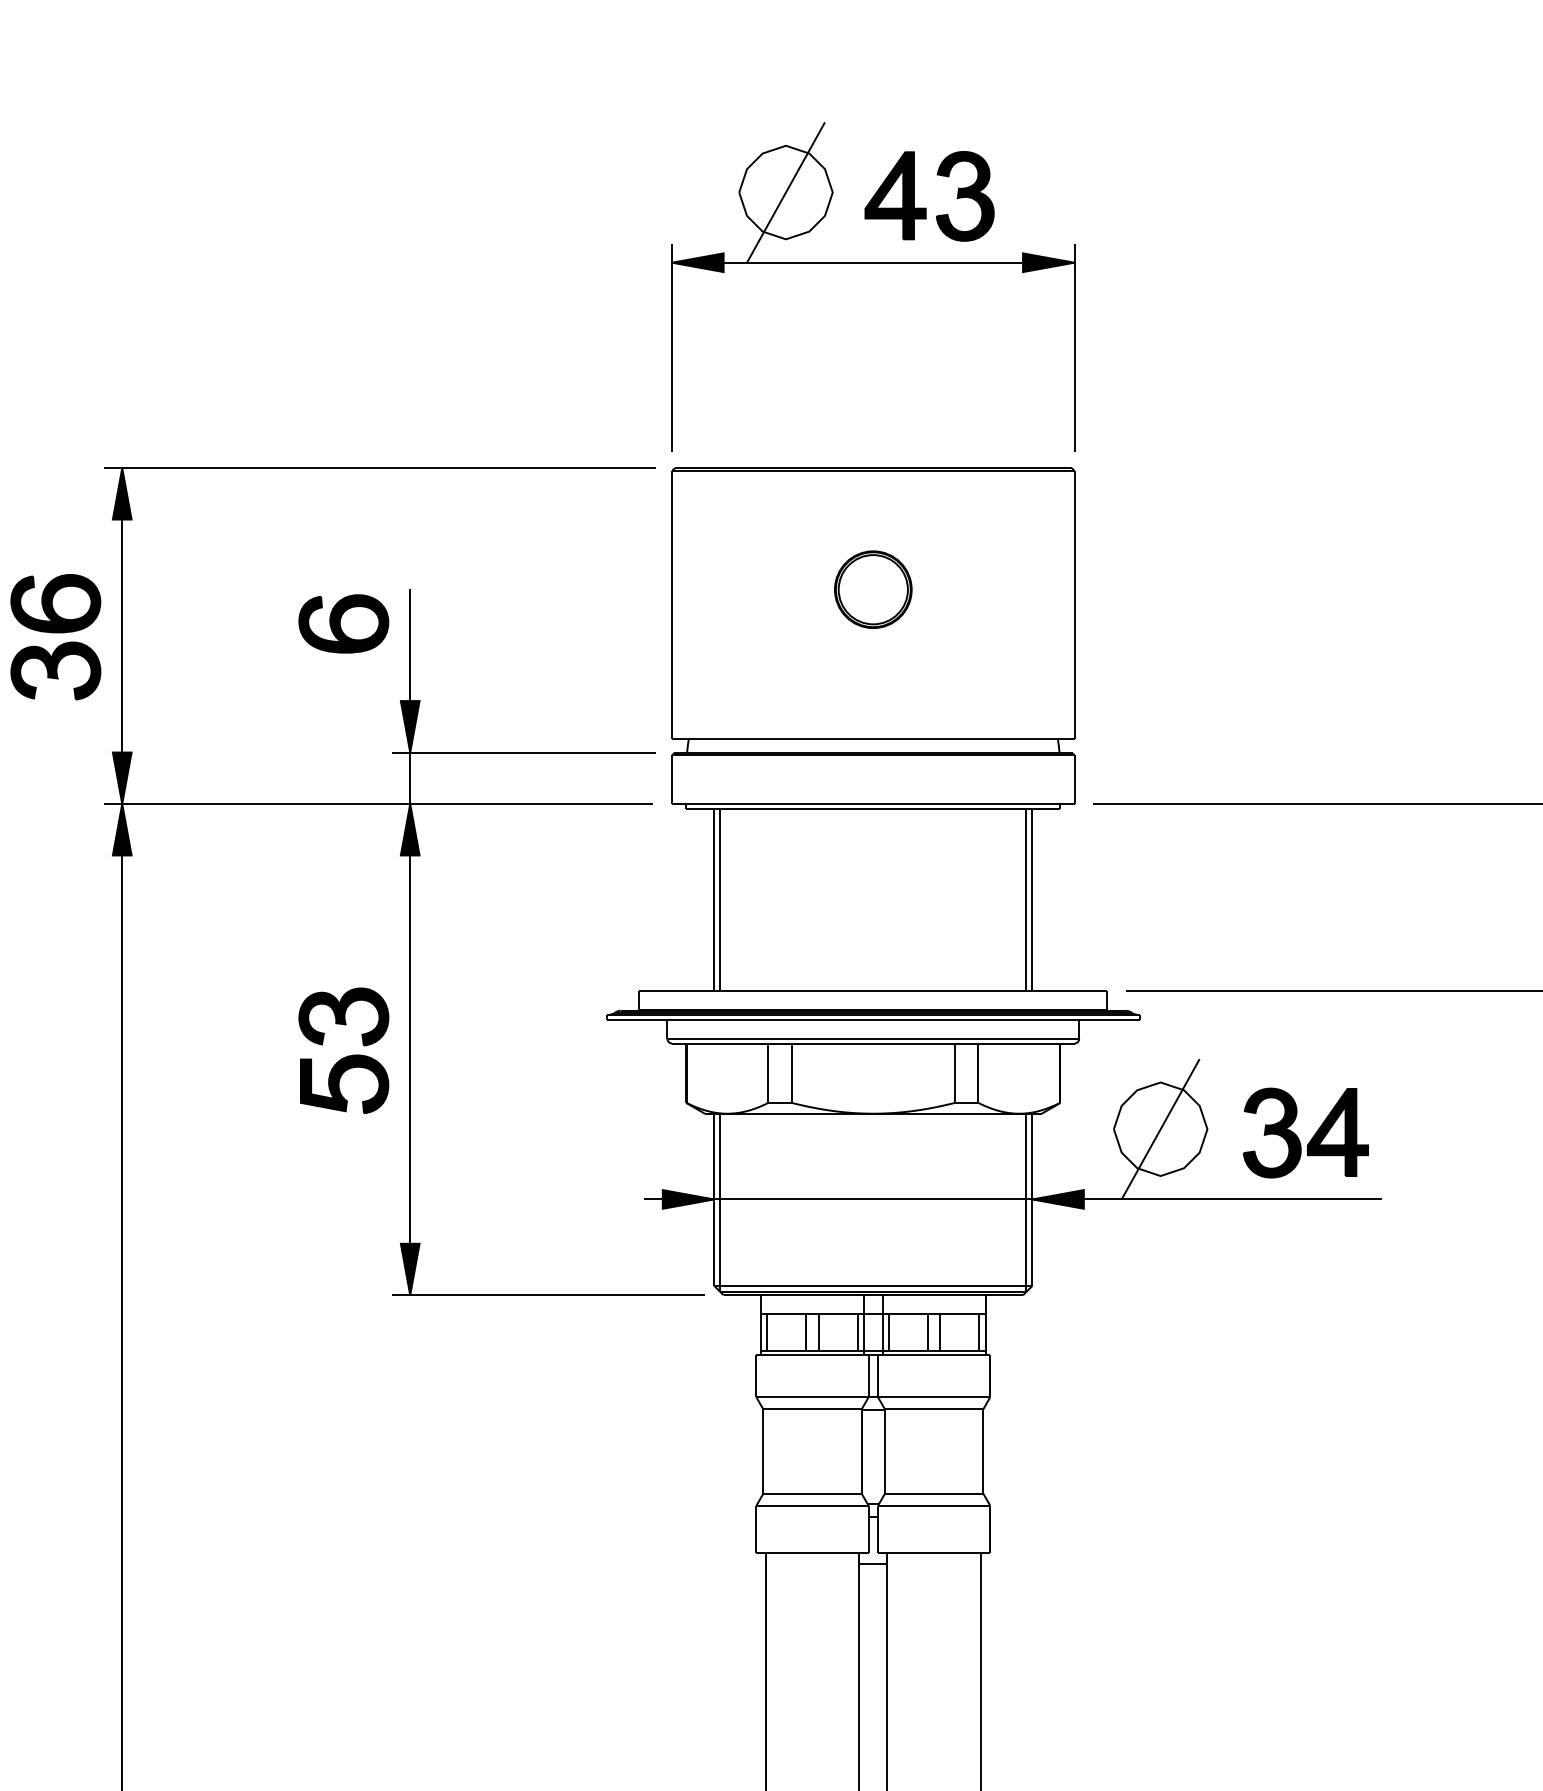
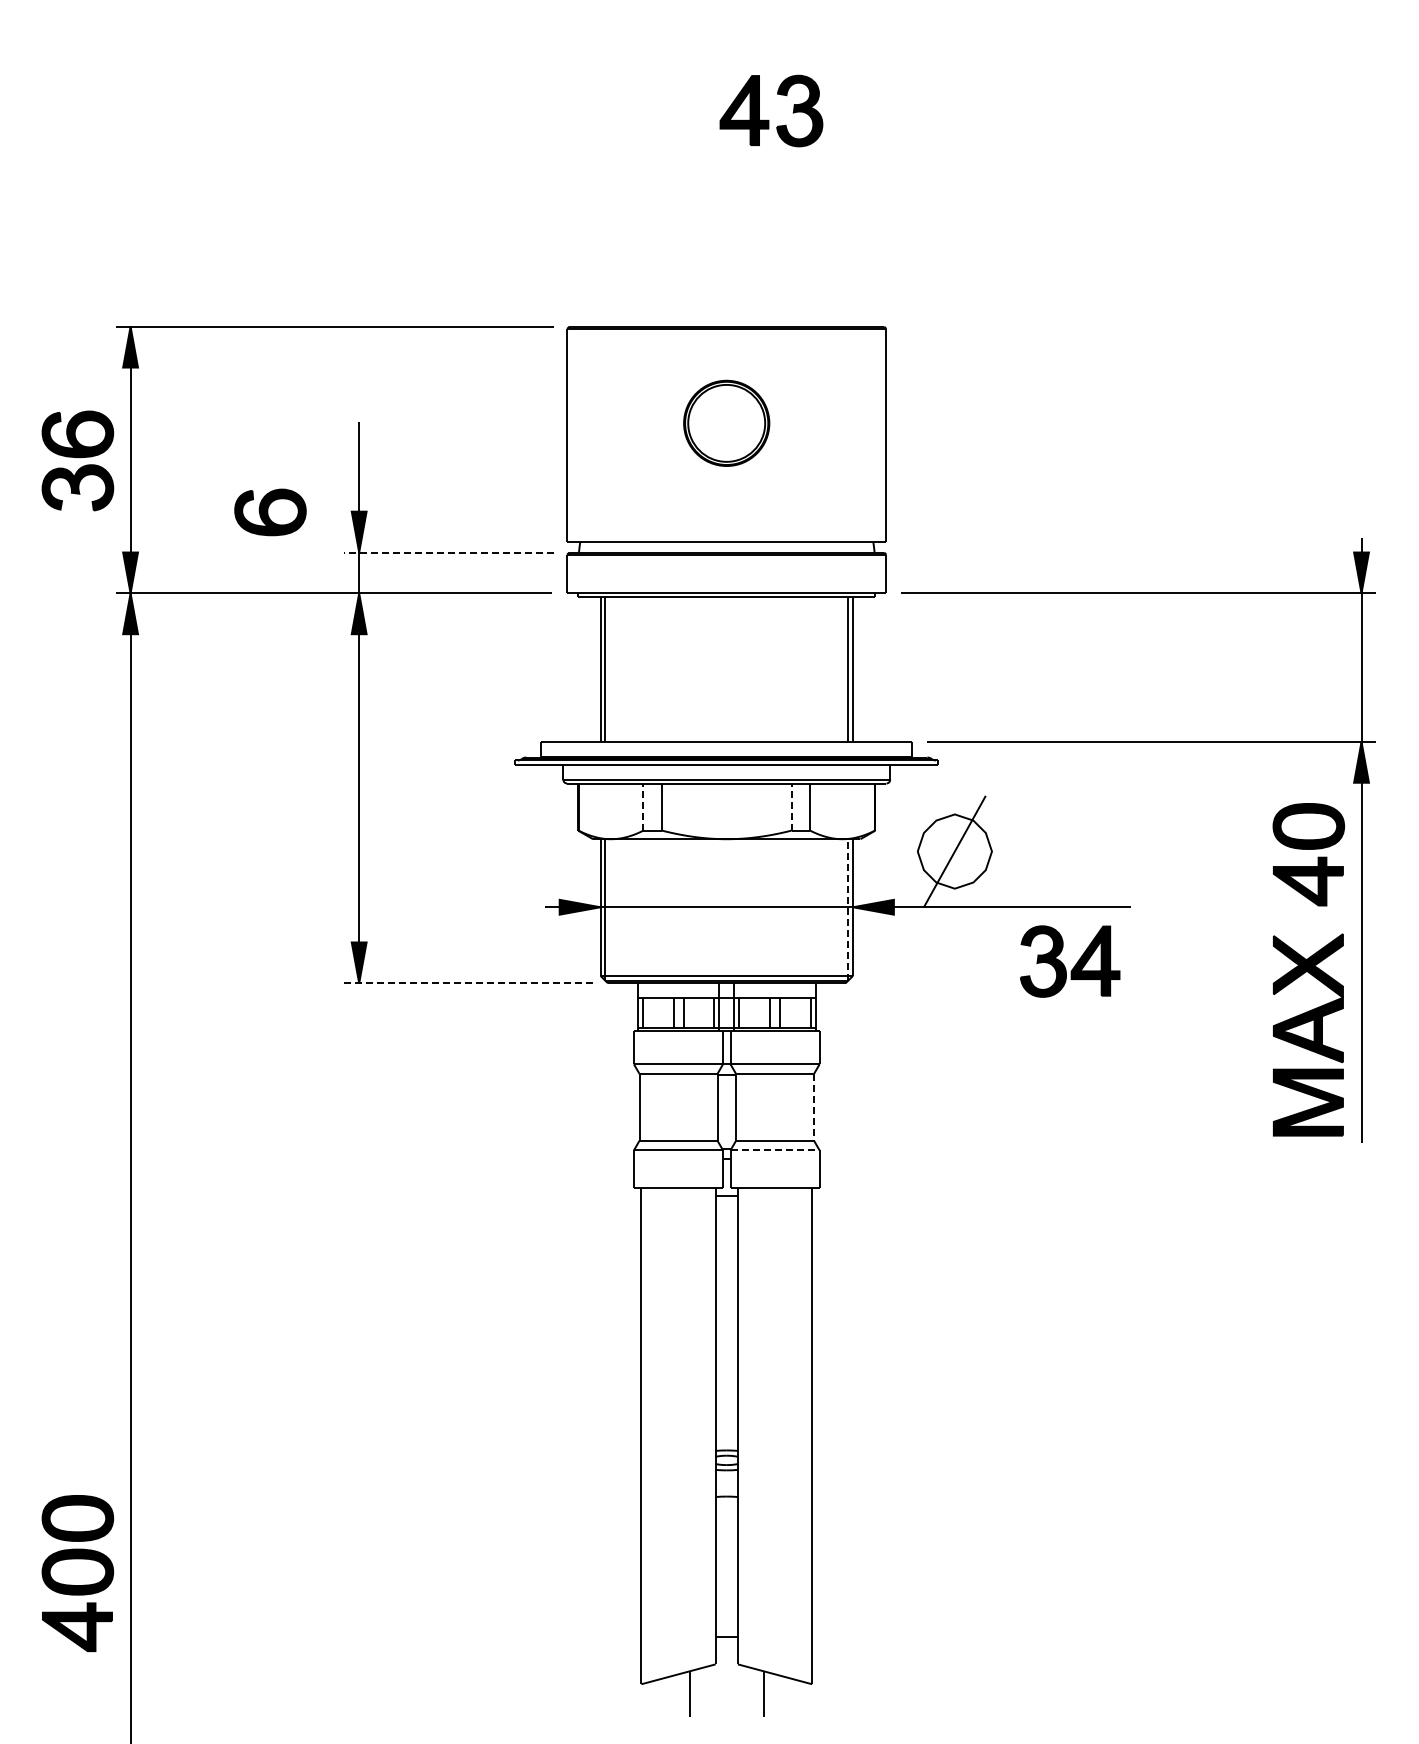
part: (872, 263) -> (726, 164), removed
part: (872, 588) -> (726, 422), size x1.4
part: (343, 624) -> (270, 512), moved
line: (522, 752) -> (448, 552), solid -> dashed
part: (343, 1049) -> (306, 788), removed
line: (768, 1073) -> (643, 807), solid -> dashed
line: (954, 1073) -> (791, 807), solid -> dashed
part: (1306, 1132) -> (1070, 961), moved
line: (1026, 1202) -> (848, 909), solid -> dashed
line: (547, 1295) -> (468, 983), solid -> dashed
line: (983, 1451) -> (814, 1107), solid -> dashed
line: (934, 1505) -> (775, 1150), solid -> dashed

